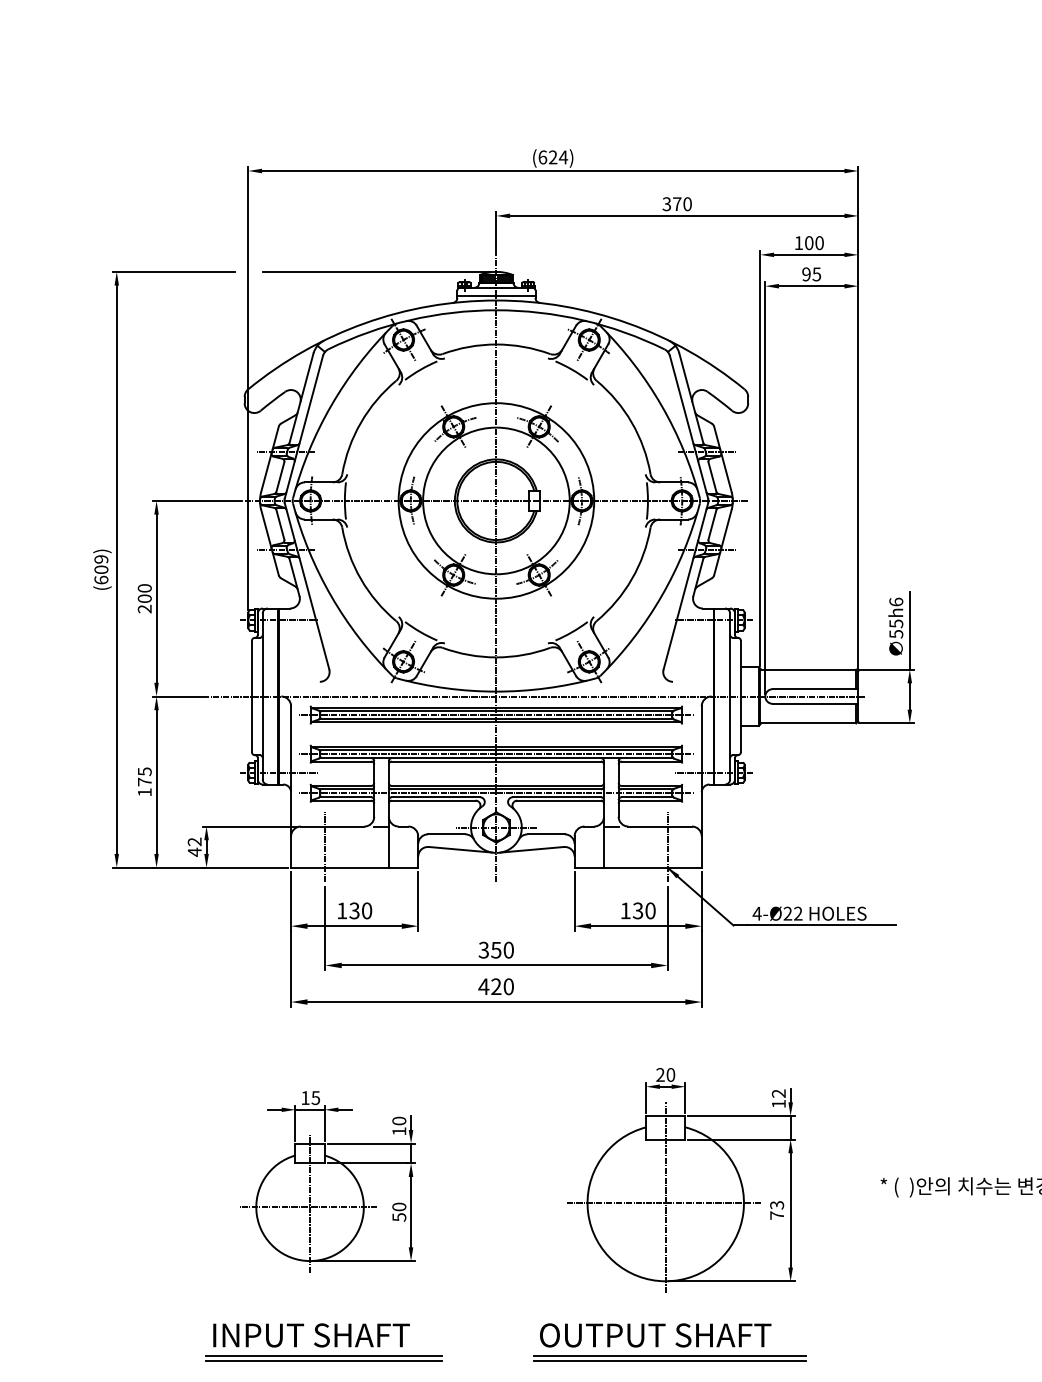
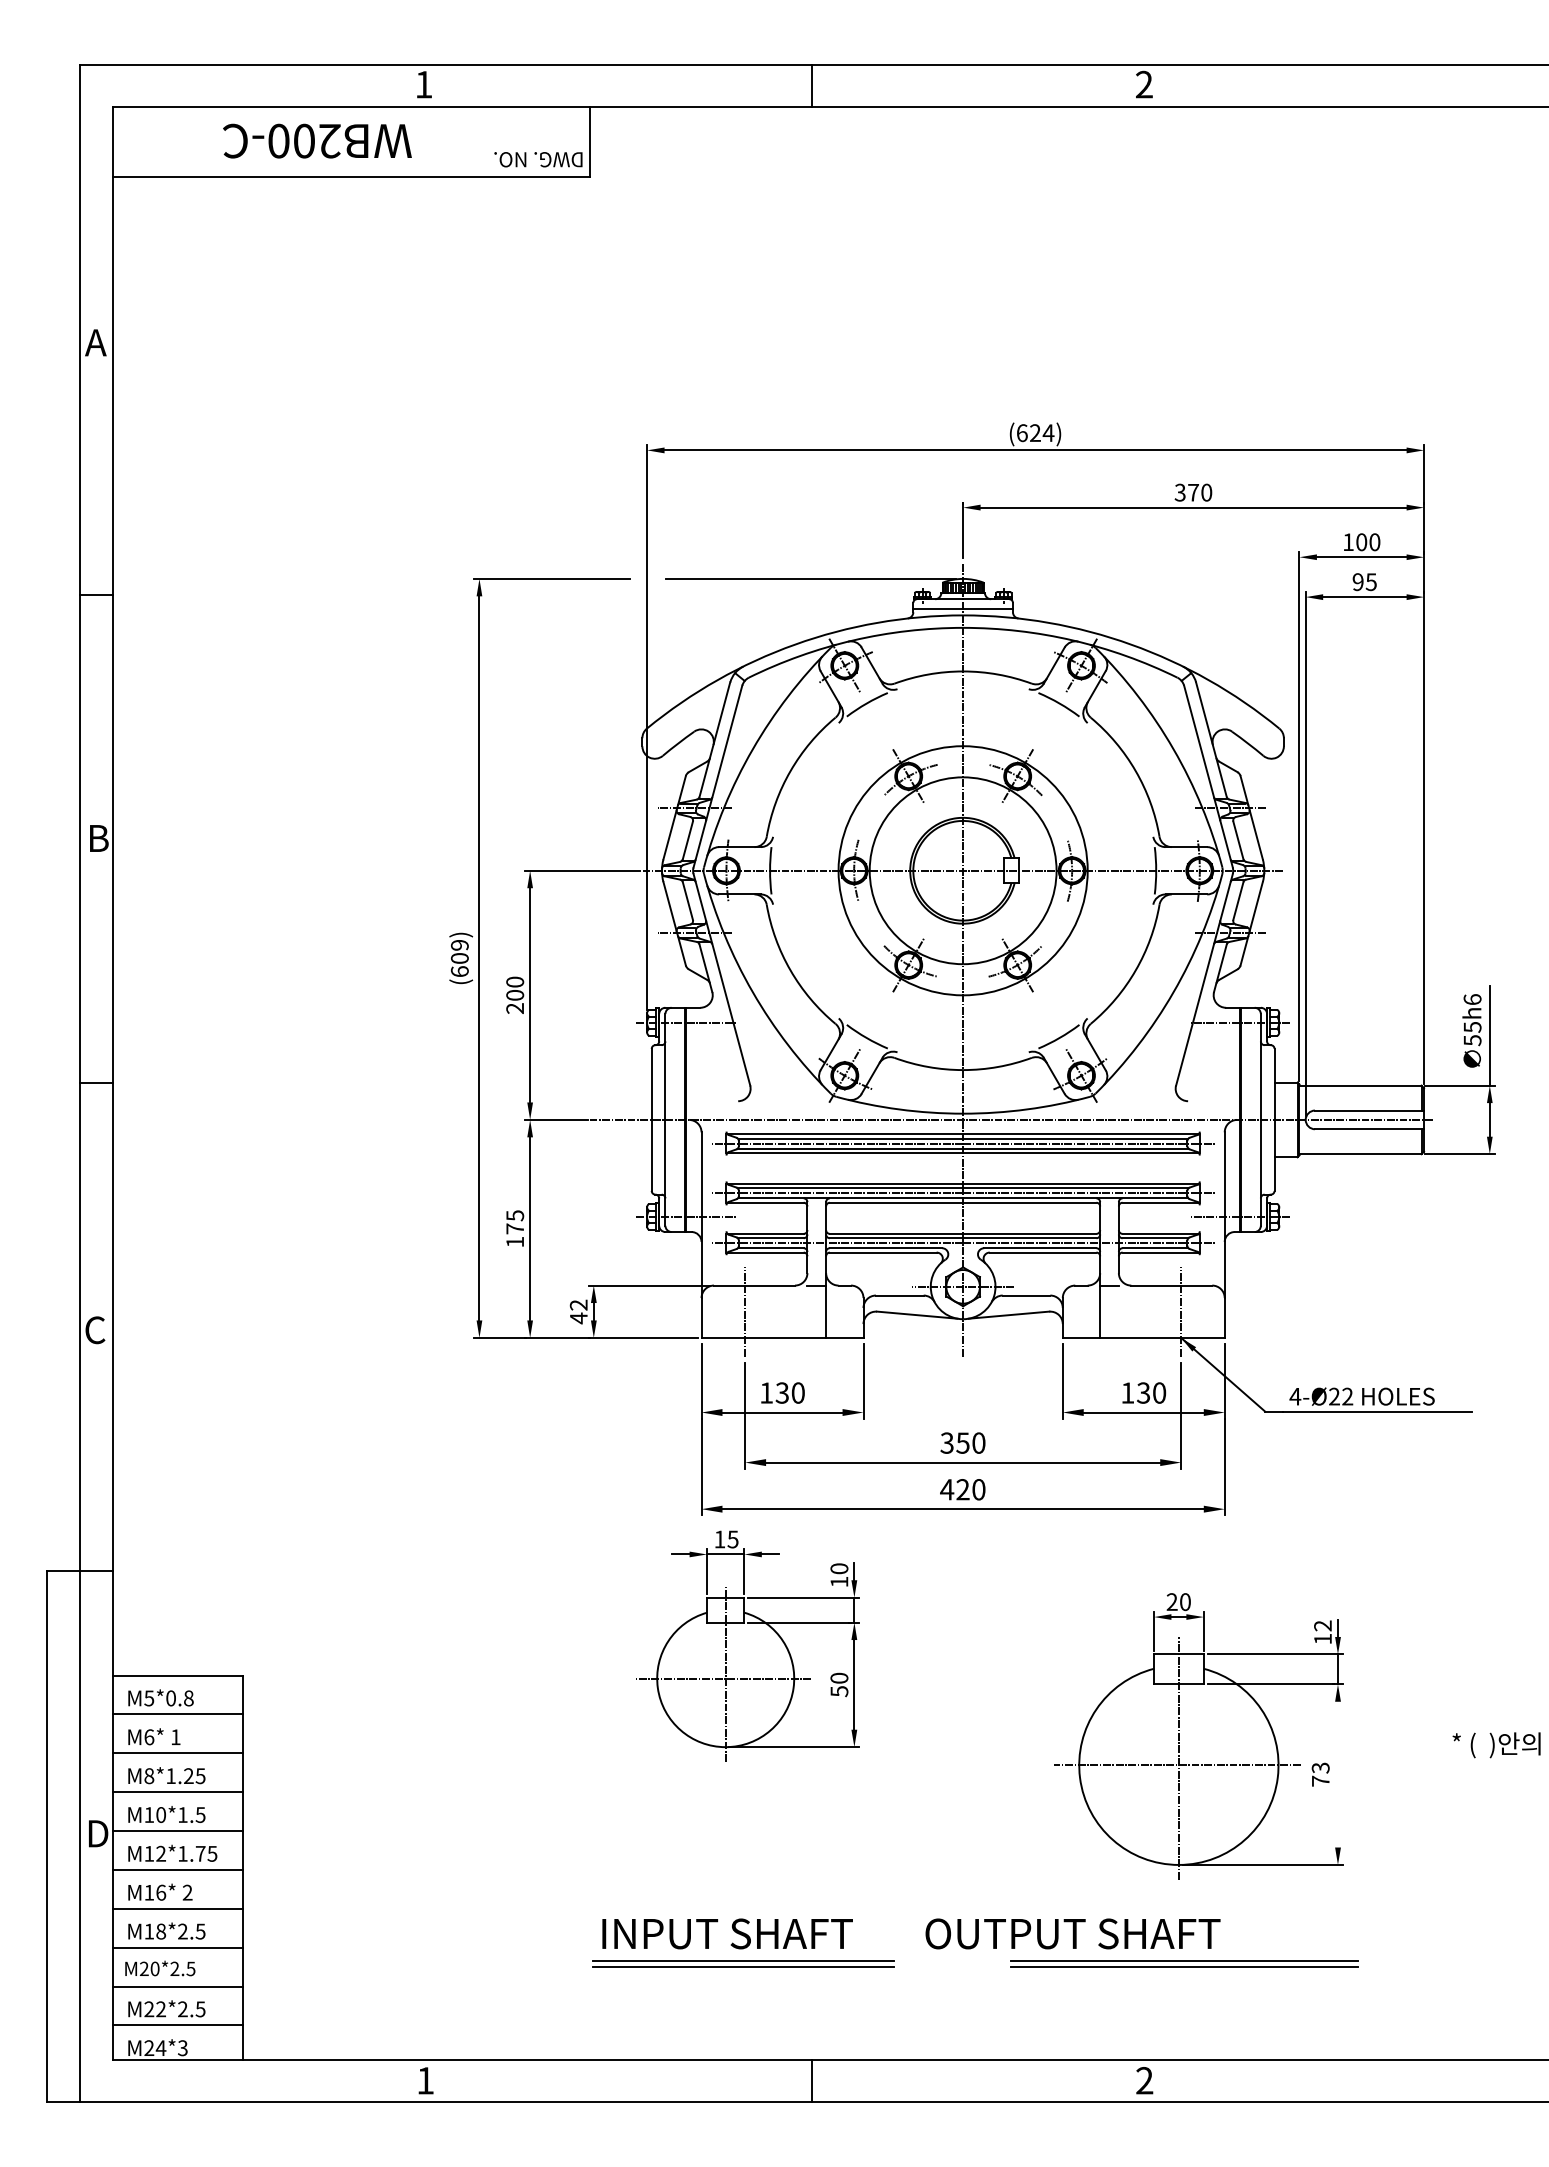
part: (327, 1181) -> (747, 1645), moved
line: (790, 1210) -> (1337, 1774), removed
text: (655, 1335) -> (1072, 1933), moved

